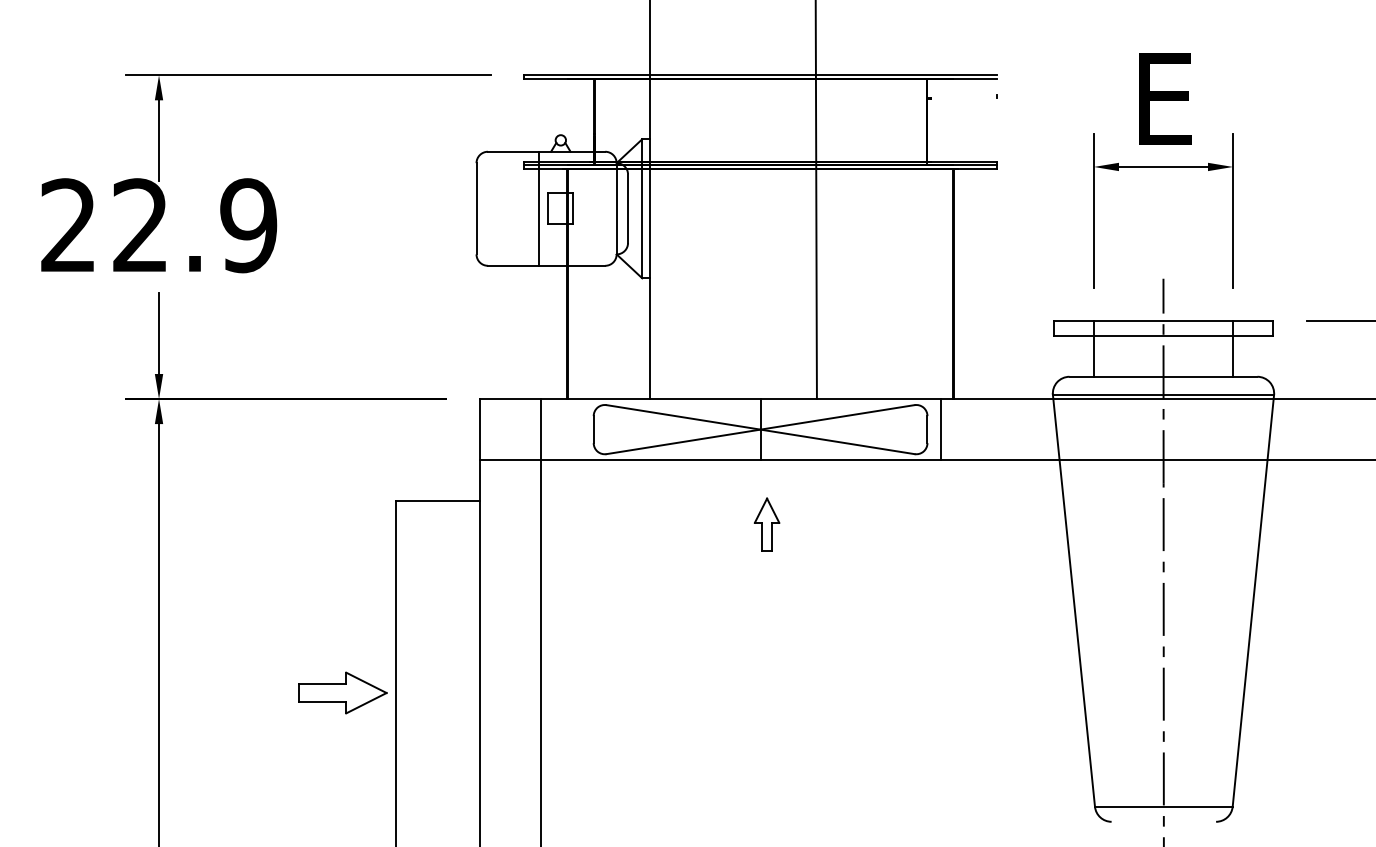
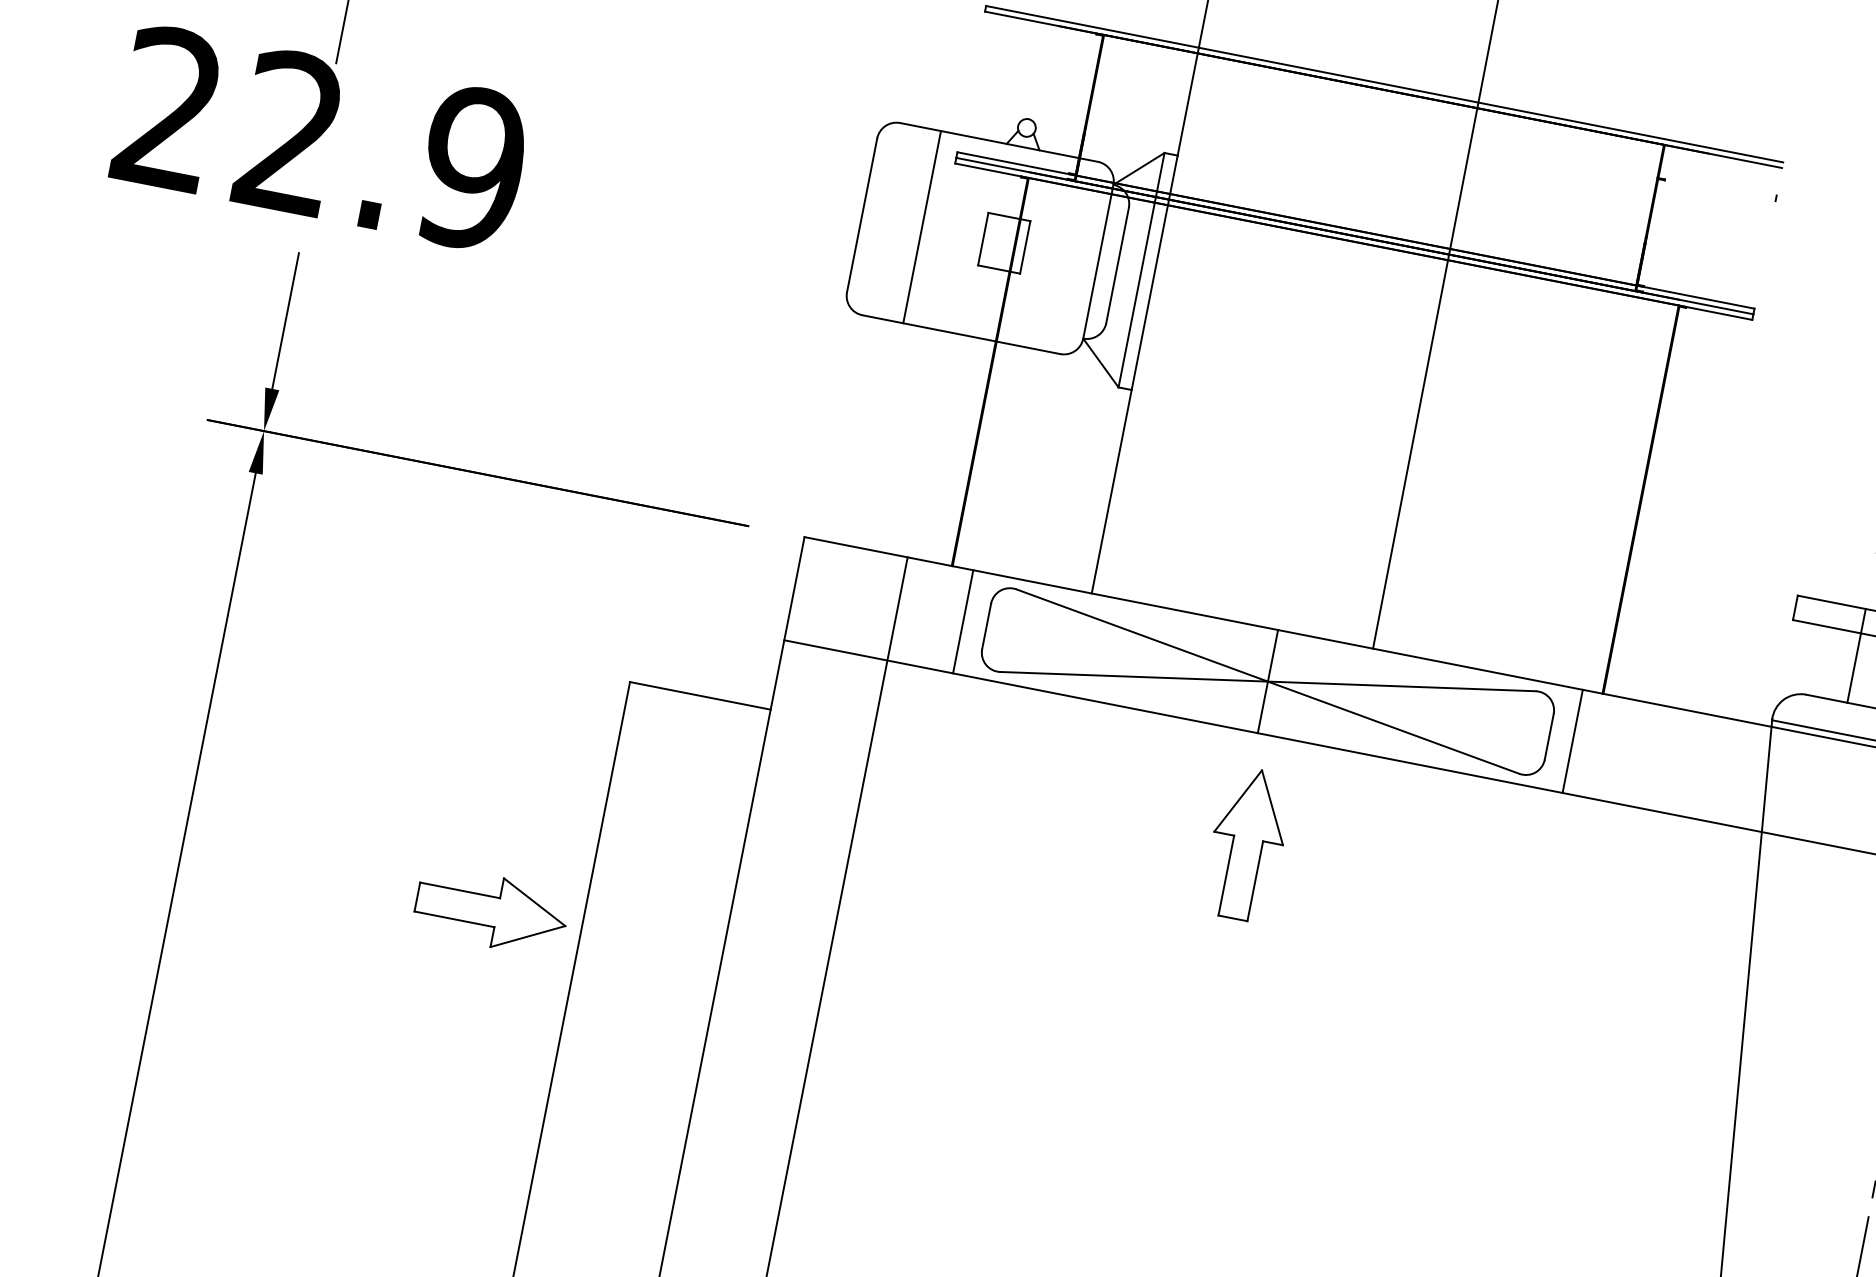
line: (539, 208) -> (922, 226), moved
line: (579, 429) -> (962, 621), added
part: (766, 524) -> (1246, 843), size x1.67
part: (342, 692) -> (491, 910), moved

